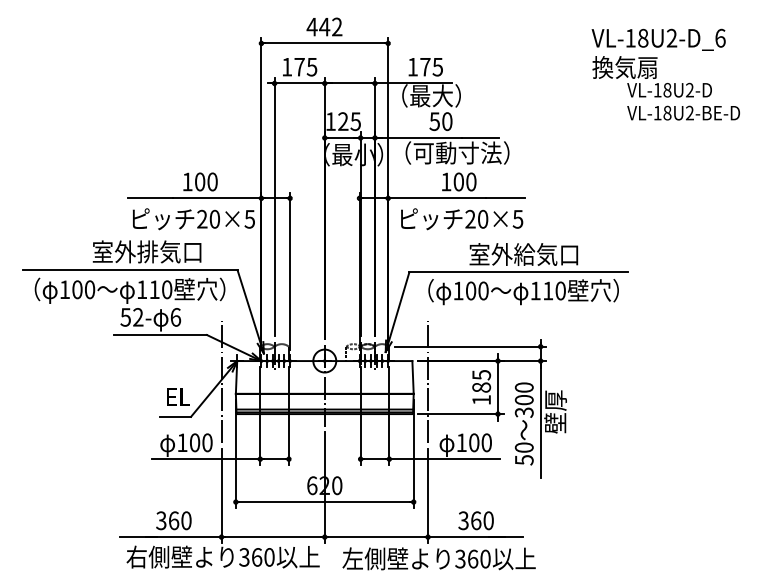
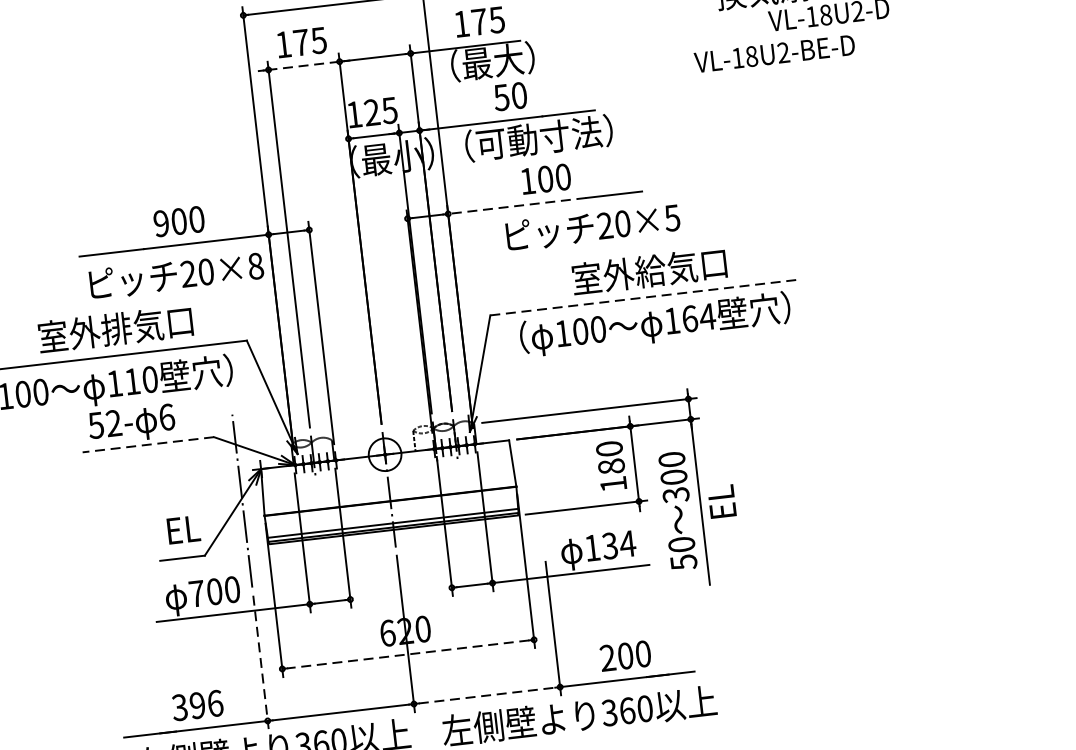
line: (299, 83) -> (303, 65), solid -> dashed
text: (683, 112) -> (774, 53), moved
text: (187, 181) -> (161, 222), 100 -> 900
line: (436, 198) -> (516, 206), solid -> dashed
text: (249, 219) -> (255, 266), 20×5 -> 20×8
text: (462, 219) -> (593, 227), moved
line: (519, 272) -> (646, 297), solid -> dashed
text: (554, 290) -> (698, 317), 110 -> 164
line: (160, 335) -> (148, 445), solid -> dashed
text: (481, 375) -> (609, 449), 185 -> 180
line: (428, 381) -> (535, 466), removed
text: (555, 411) -> (720, 488), 壁厚 -> EL
text: (182, 442) -> (196, 593), 100 -> 700
text: (480, 442) -> (618, 544), 100 -> 134
line: (221, 496) -> (261, 663), solid -> dashed
line: (324, 502) -> (407, 655), solid -> dashed
text: (179, 520) -> (205, 704), 360 -> 396
text: (469, 520) -> (616, 656), 360 -> 200
line: (376, 537) -> (487, 696), solid -> dashed

